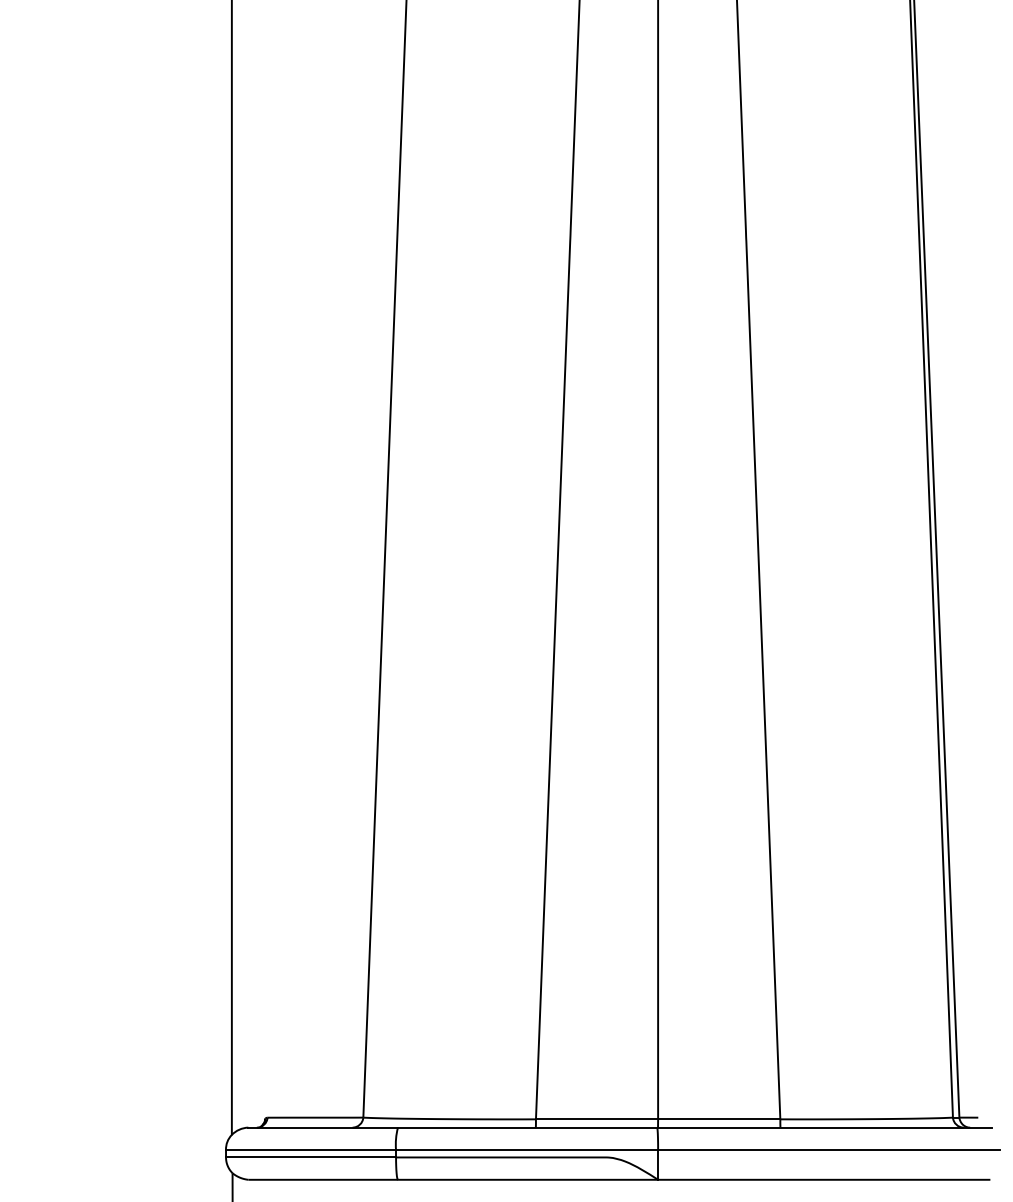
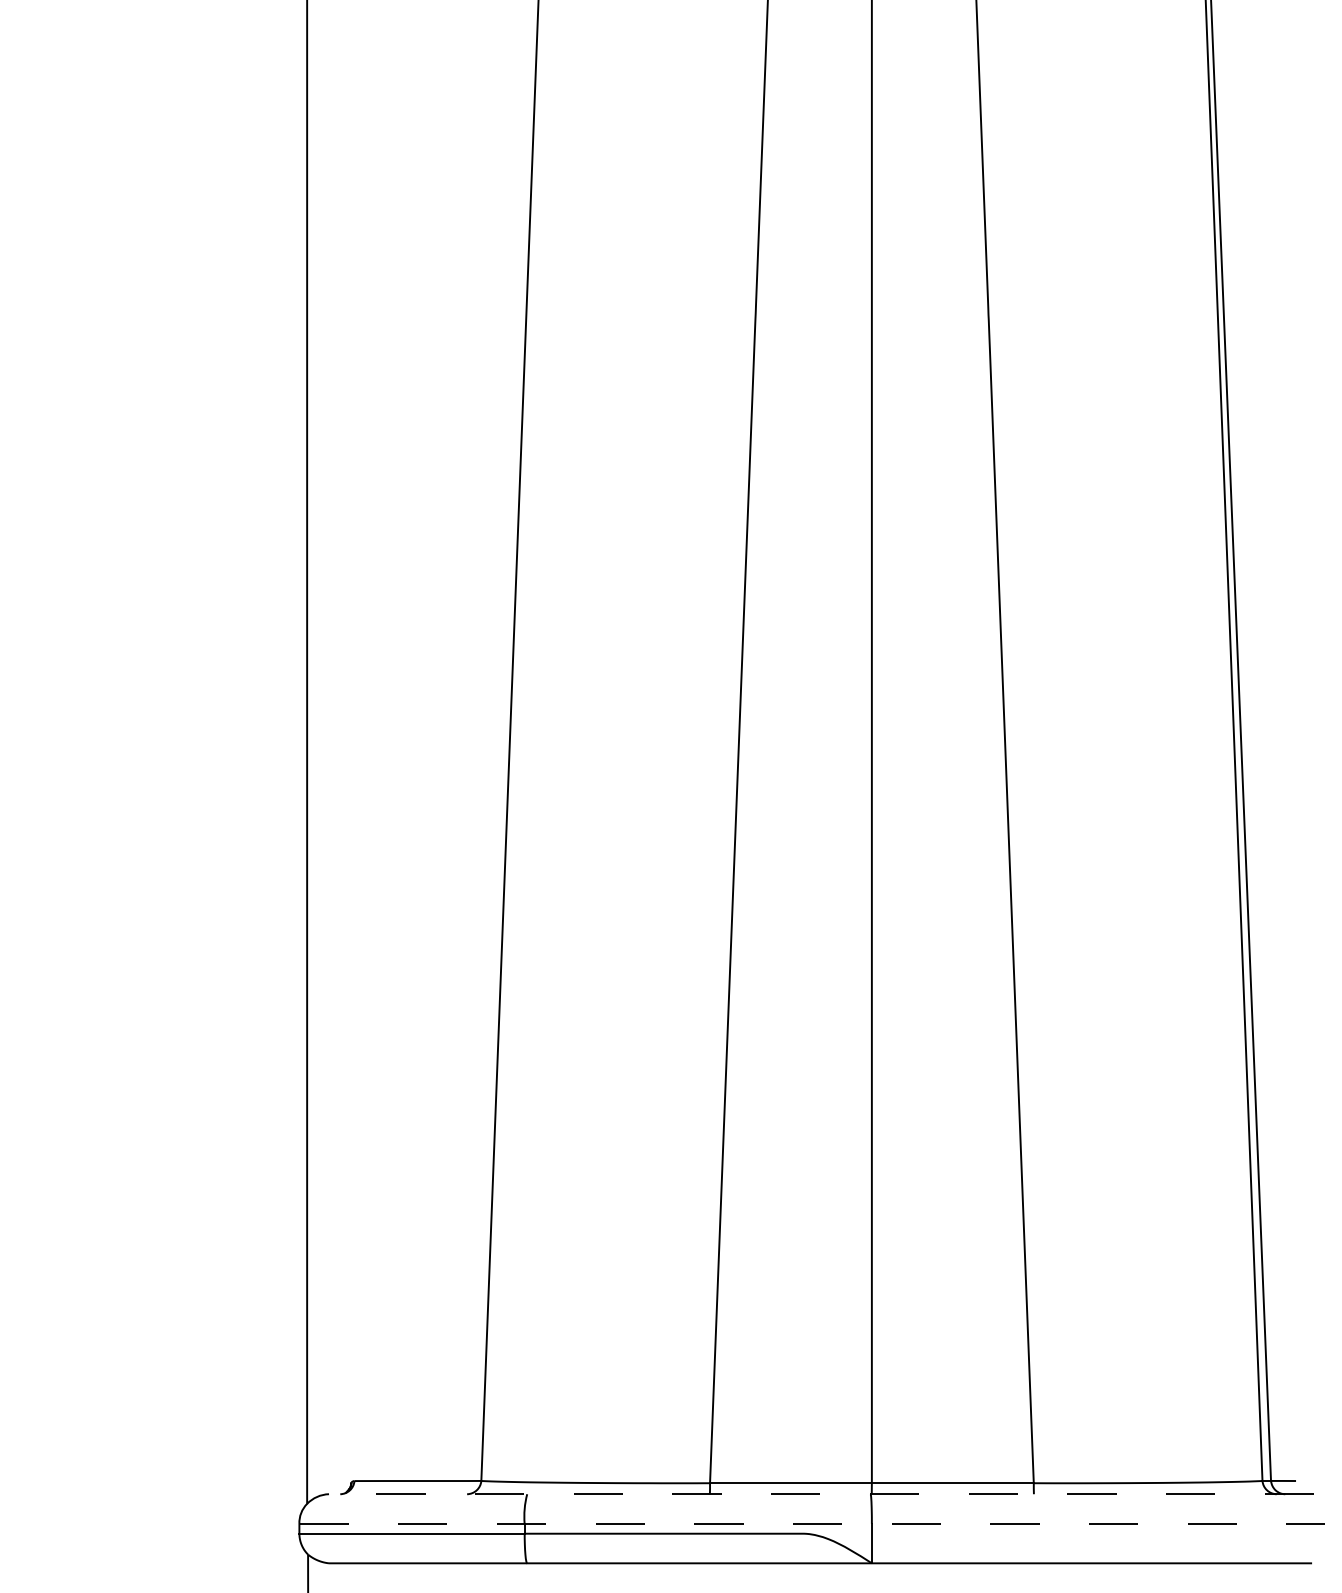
line: (619, 1127) -> (820, 1494), solid -> dashed
line: (613, 1149) -> (812, 1523), solid -> dashed

